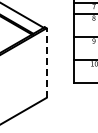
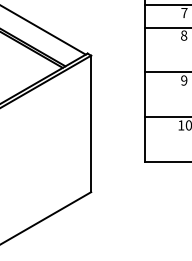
line: (46, 63) -> (91, 124), dashed -> solid

